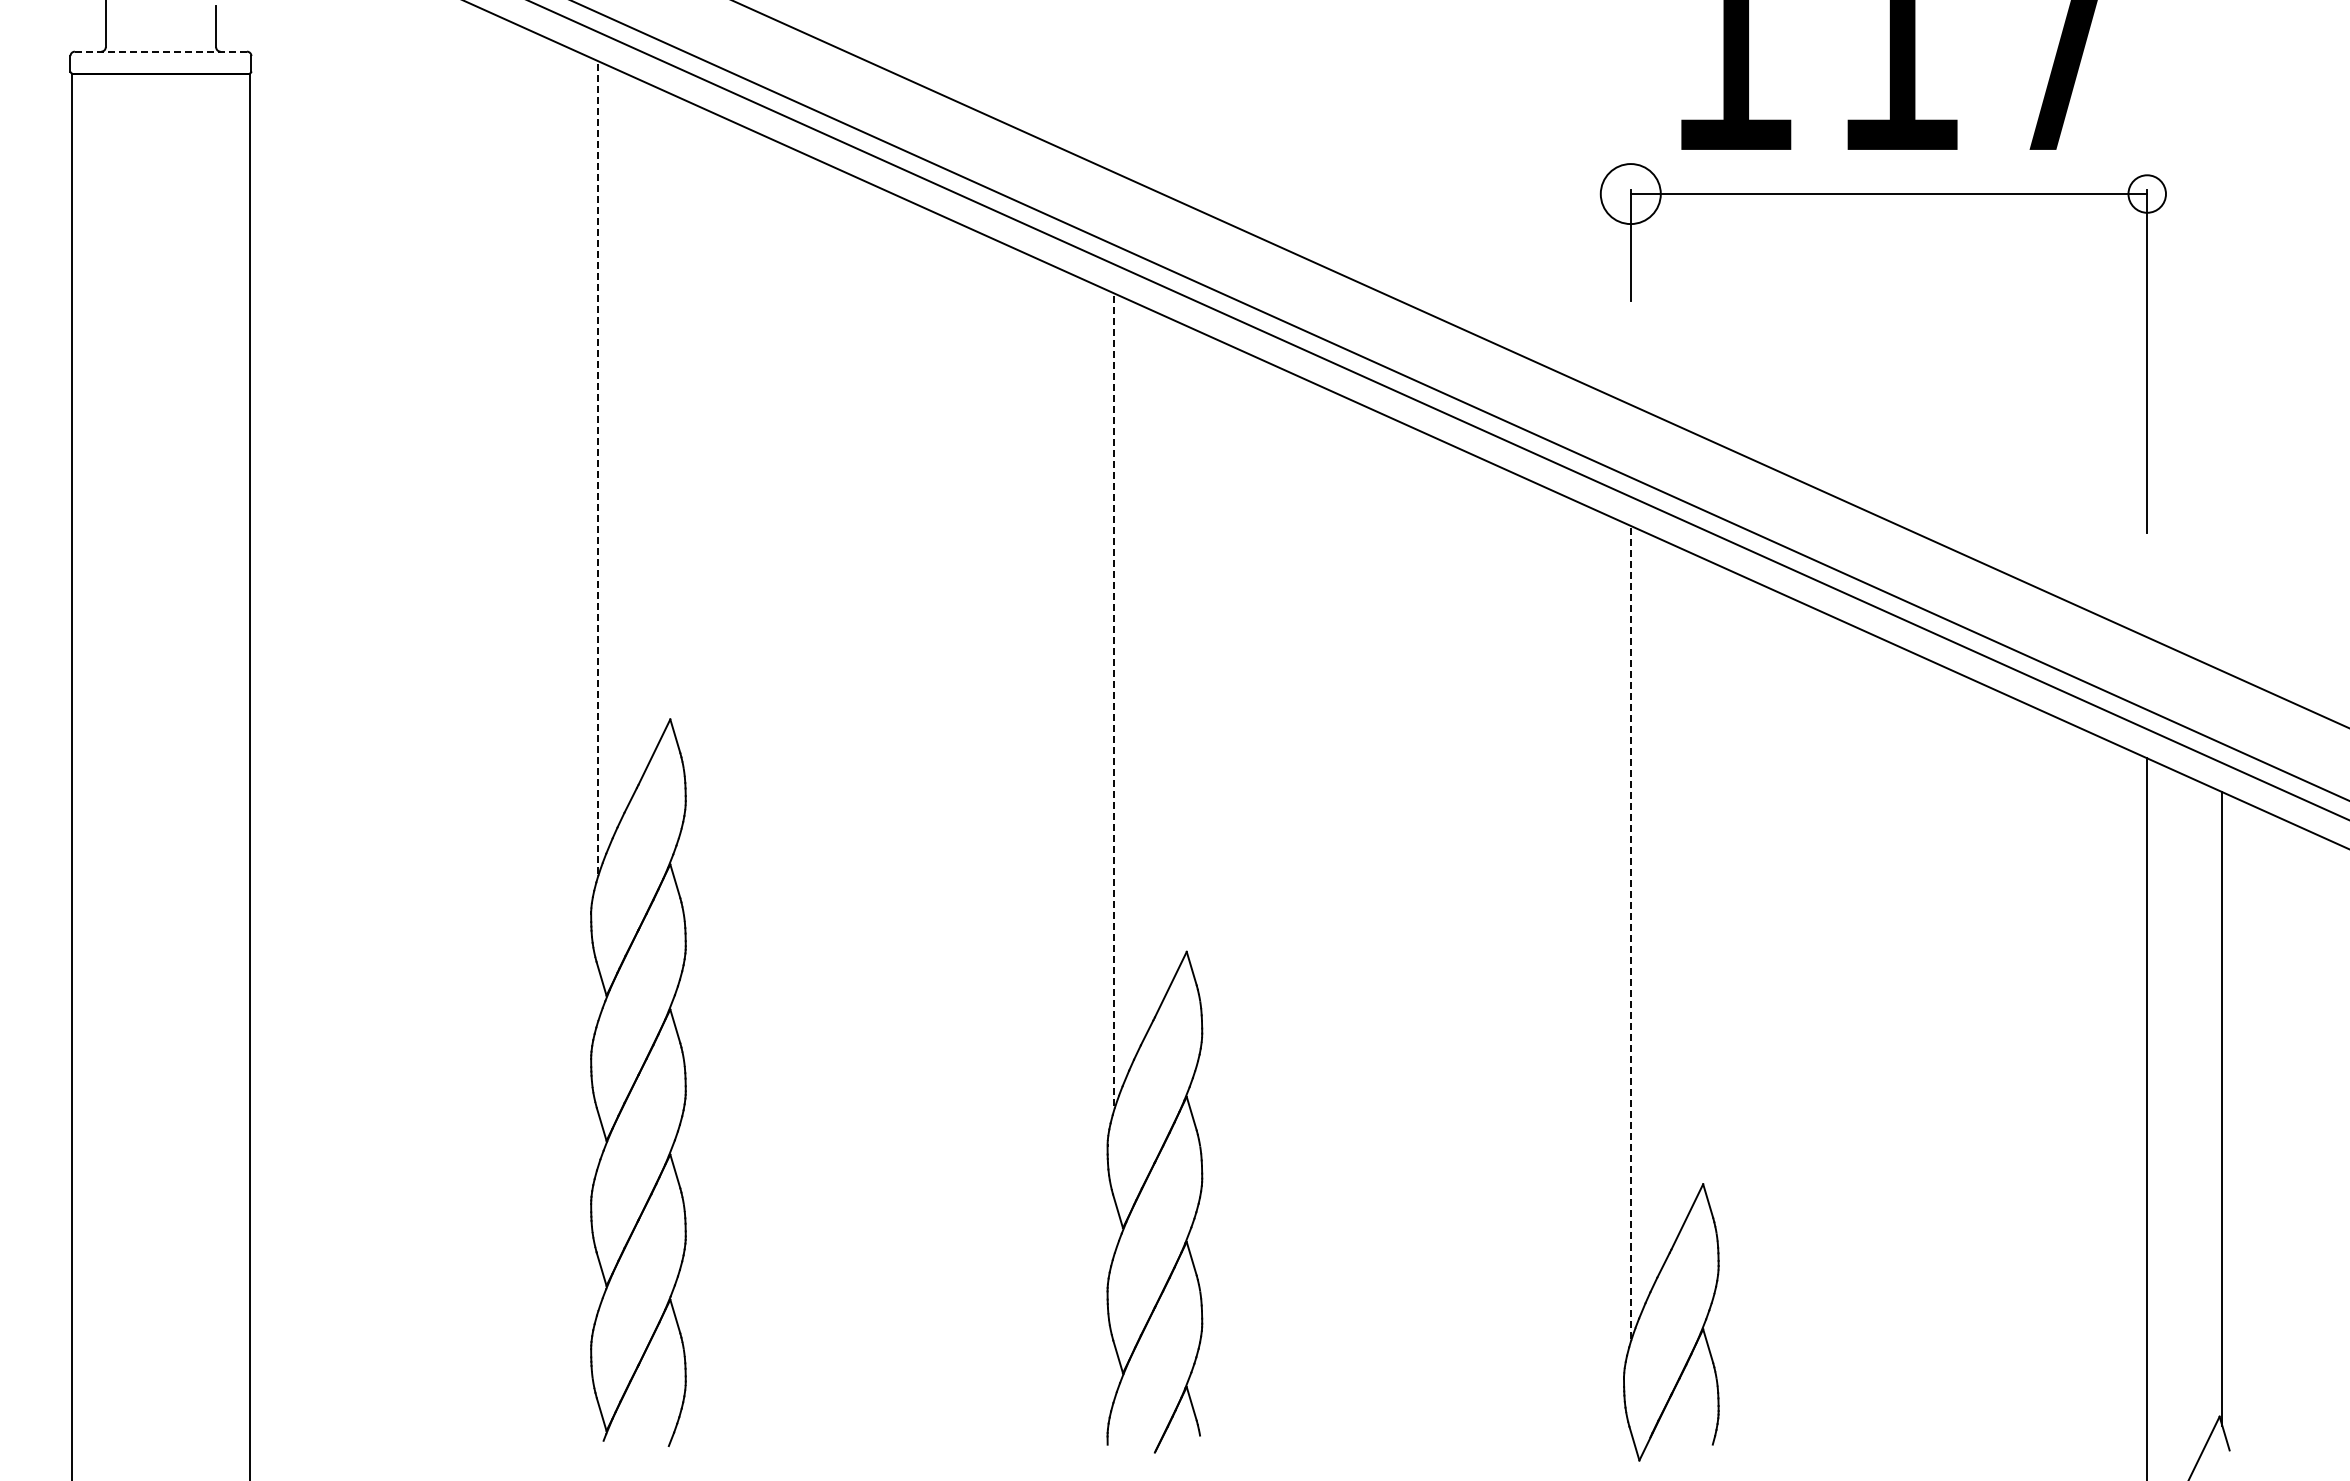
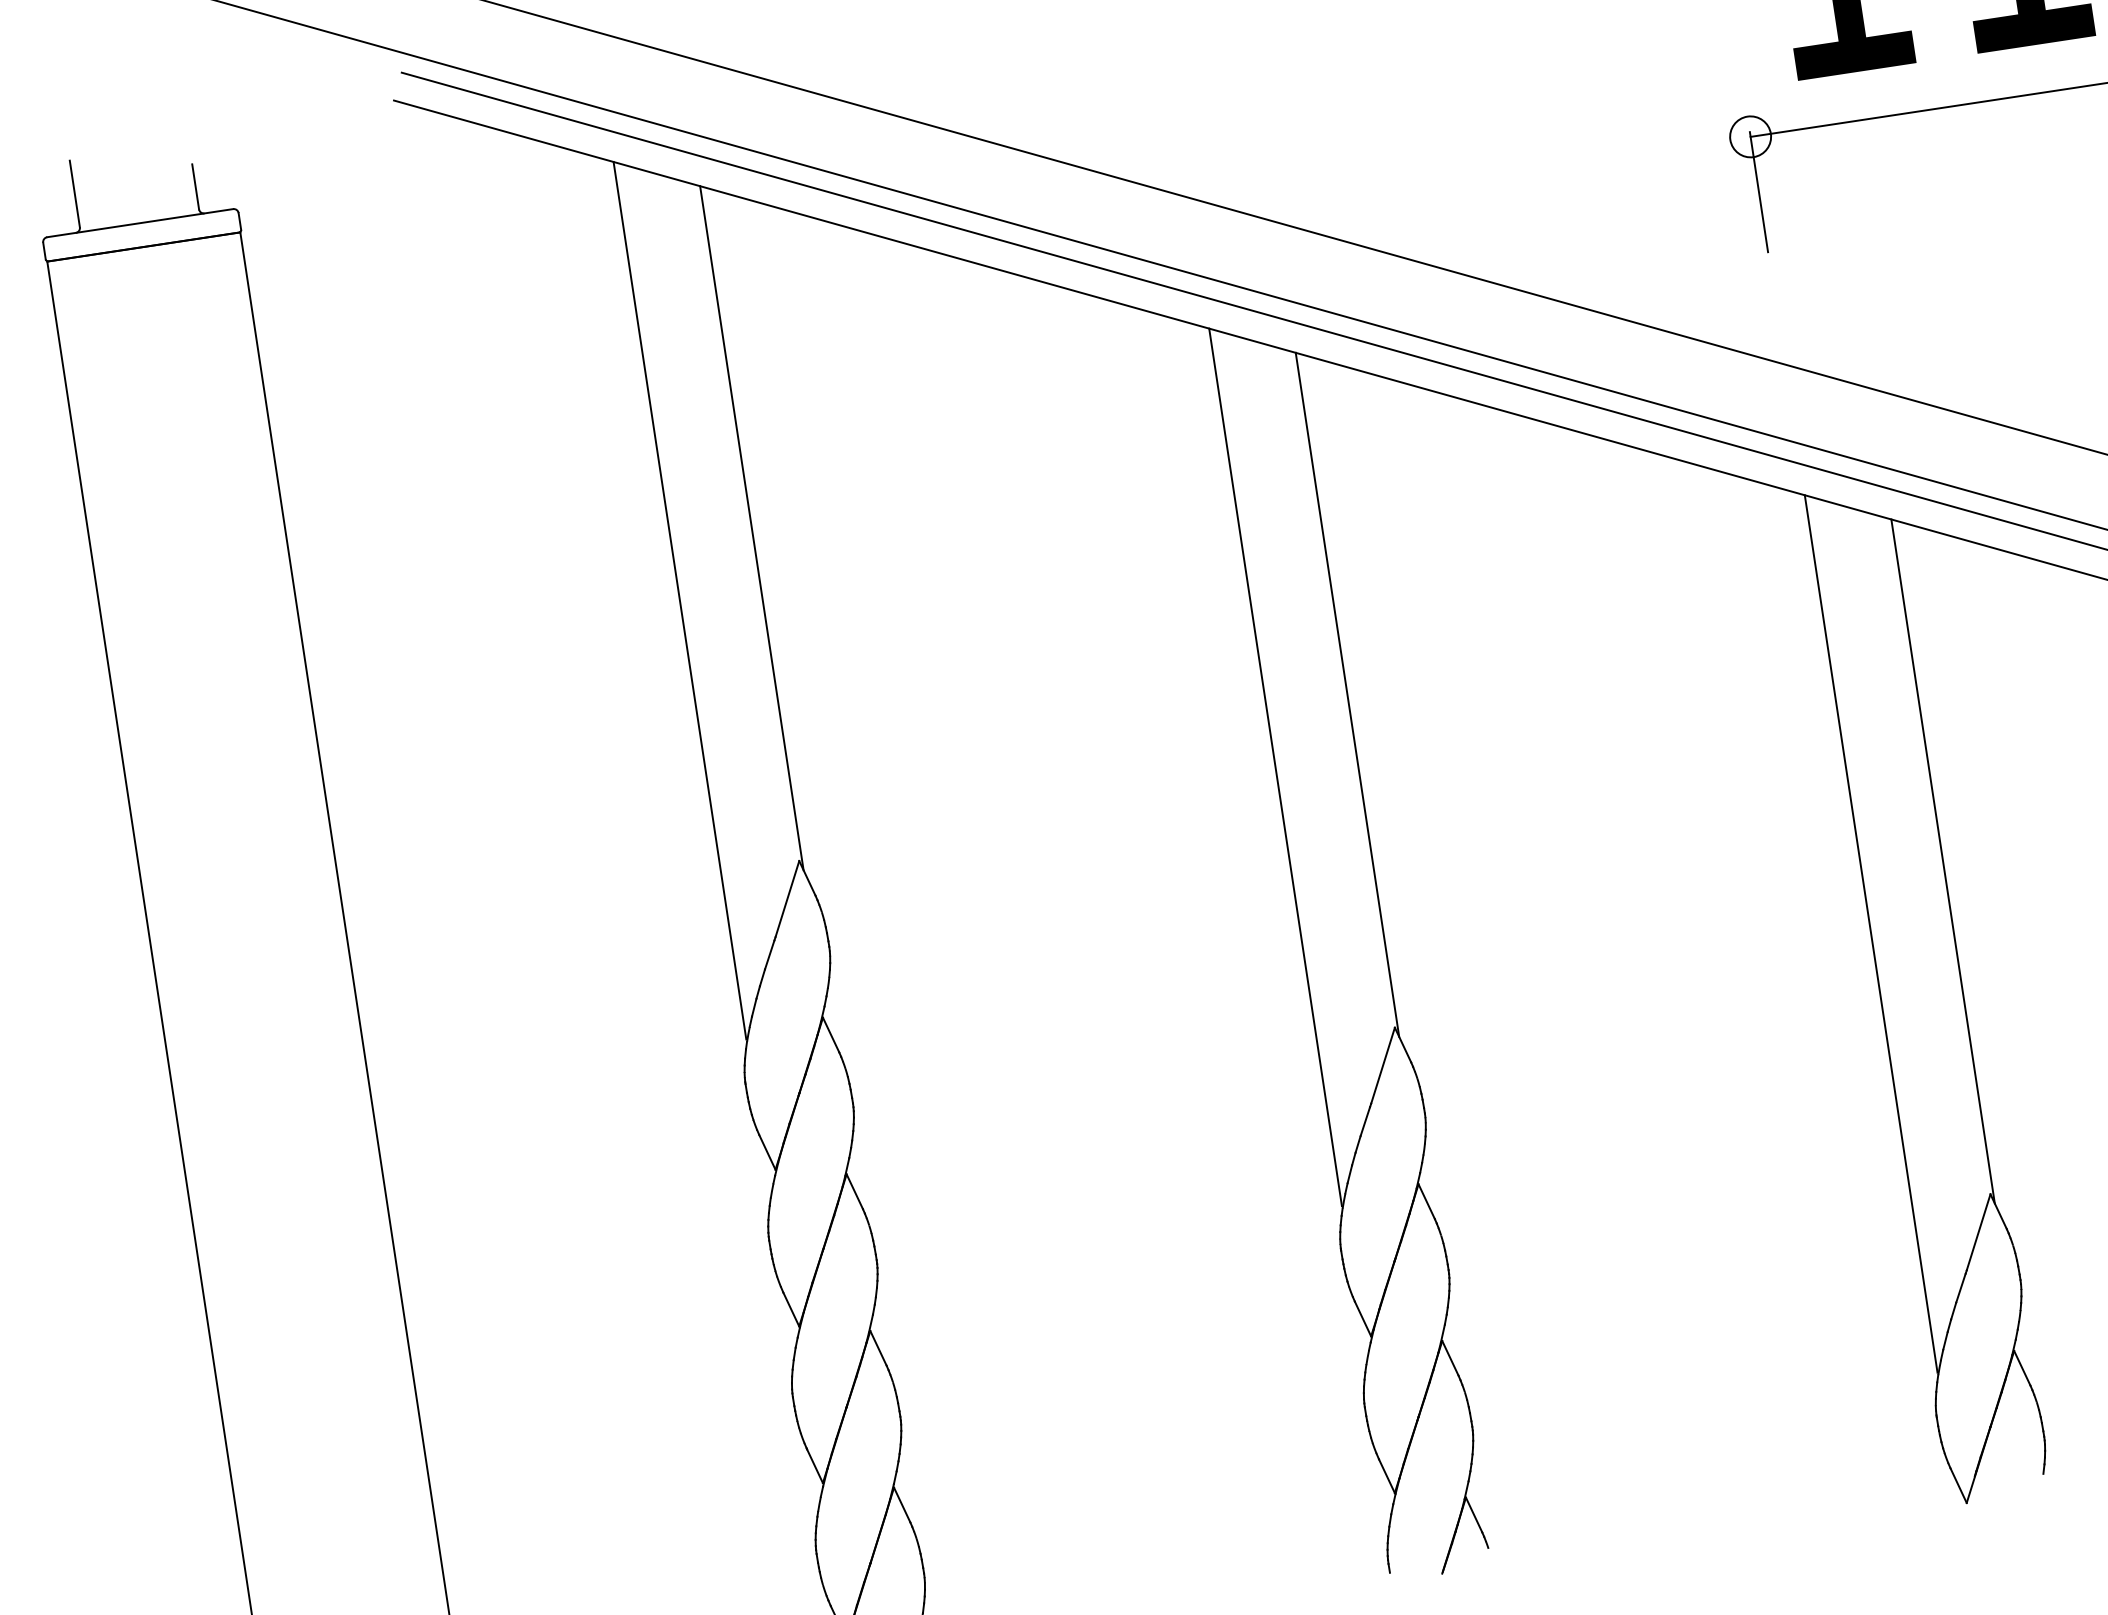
line: (160, 51) -> (139, 223), dashed -> solid
circle: (1630, 193) -> (1750, 136), size x0.62
line: (672, 411) -> (751, 528), added
line: (597, 466) -> (679, 599), dashed -> solid
line: (1189, 643) -> (1347, 694), added
line: (1114, 699) -> (1275, 766), dashed -> solid
line: (1705, 876) -> (1942, 861), added
line: (1630, 931) -> (1870, 933), dashed -> solid

